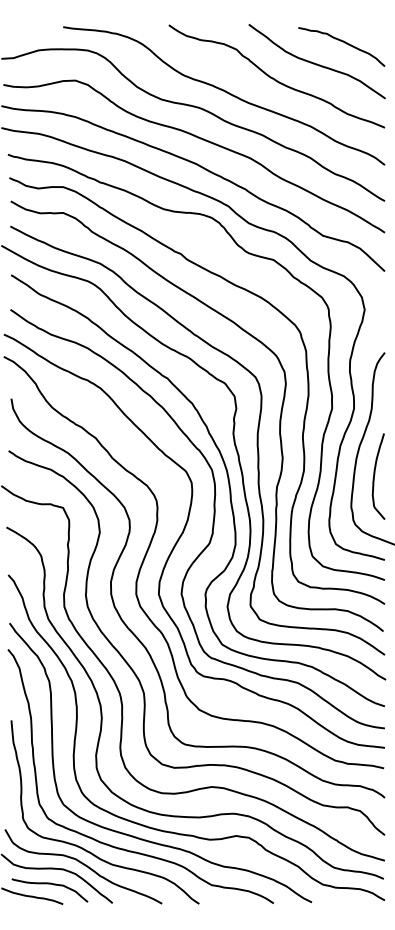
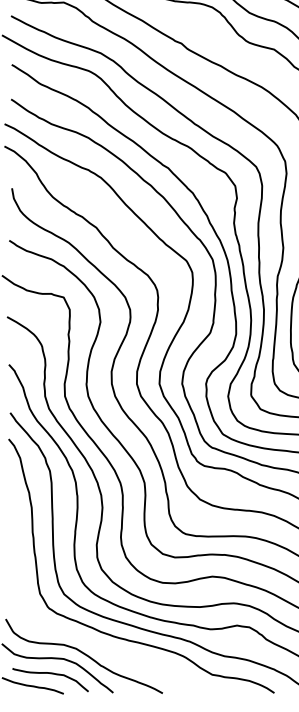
curve: (86, 849) -> (87, 639), removed

